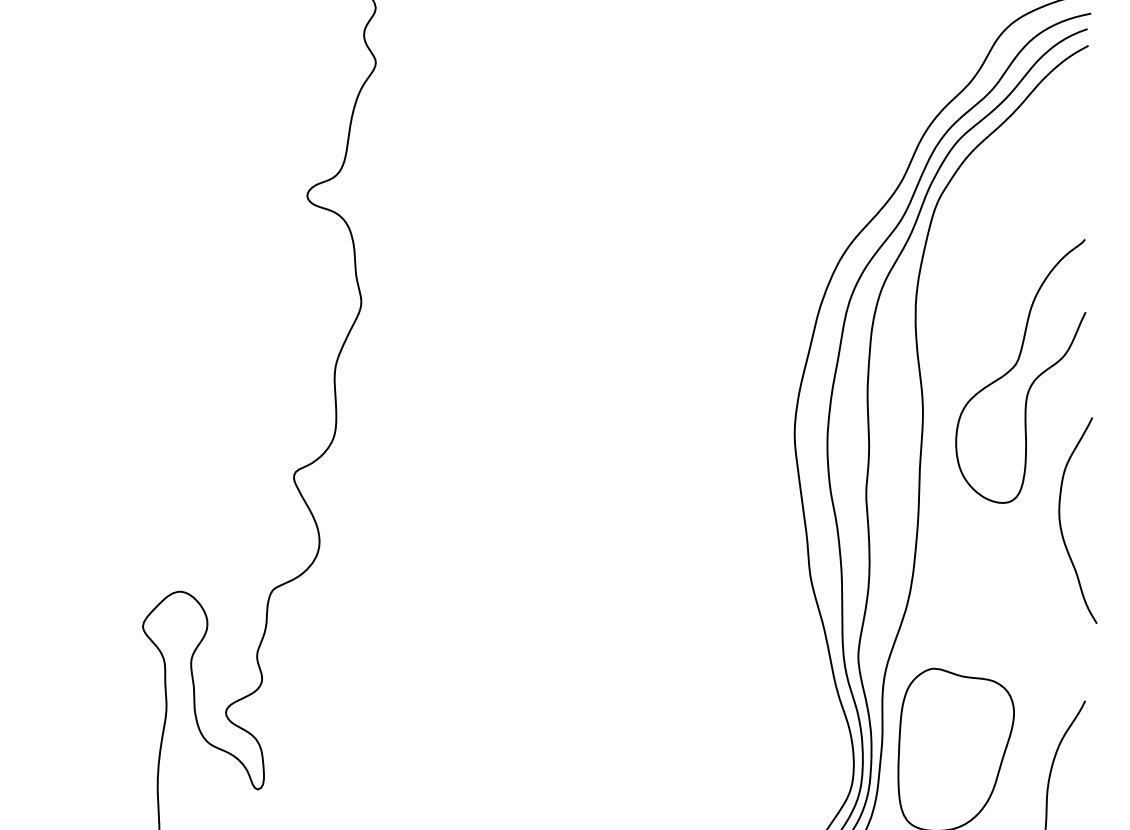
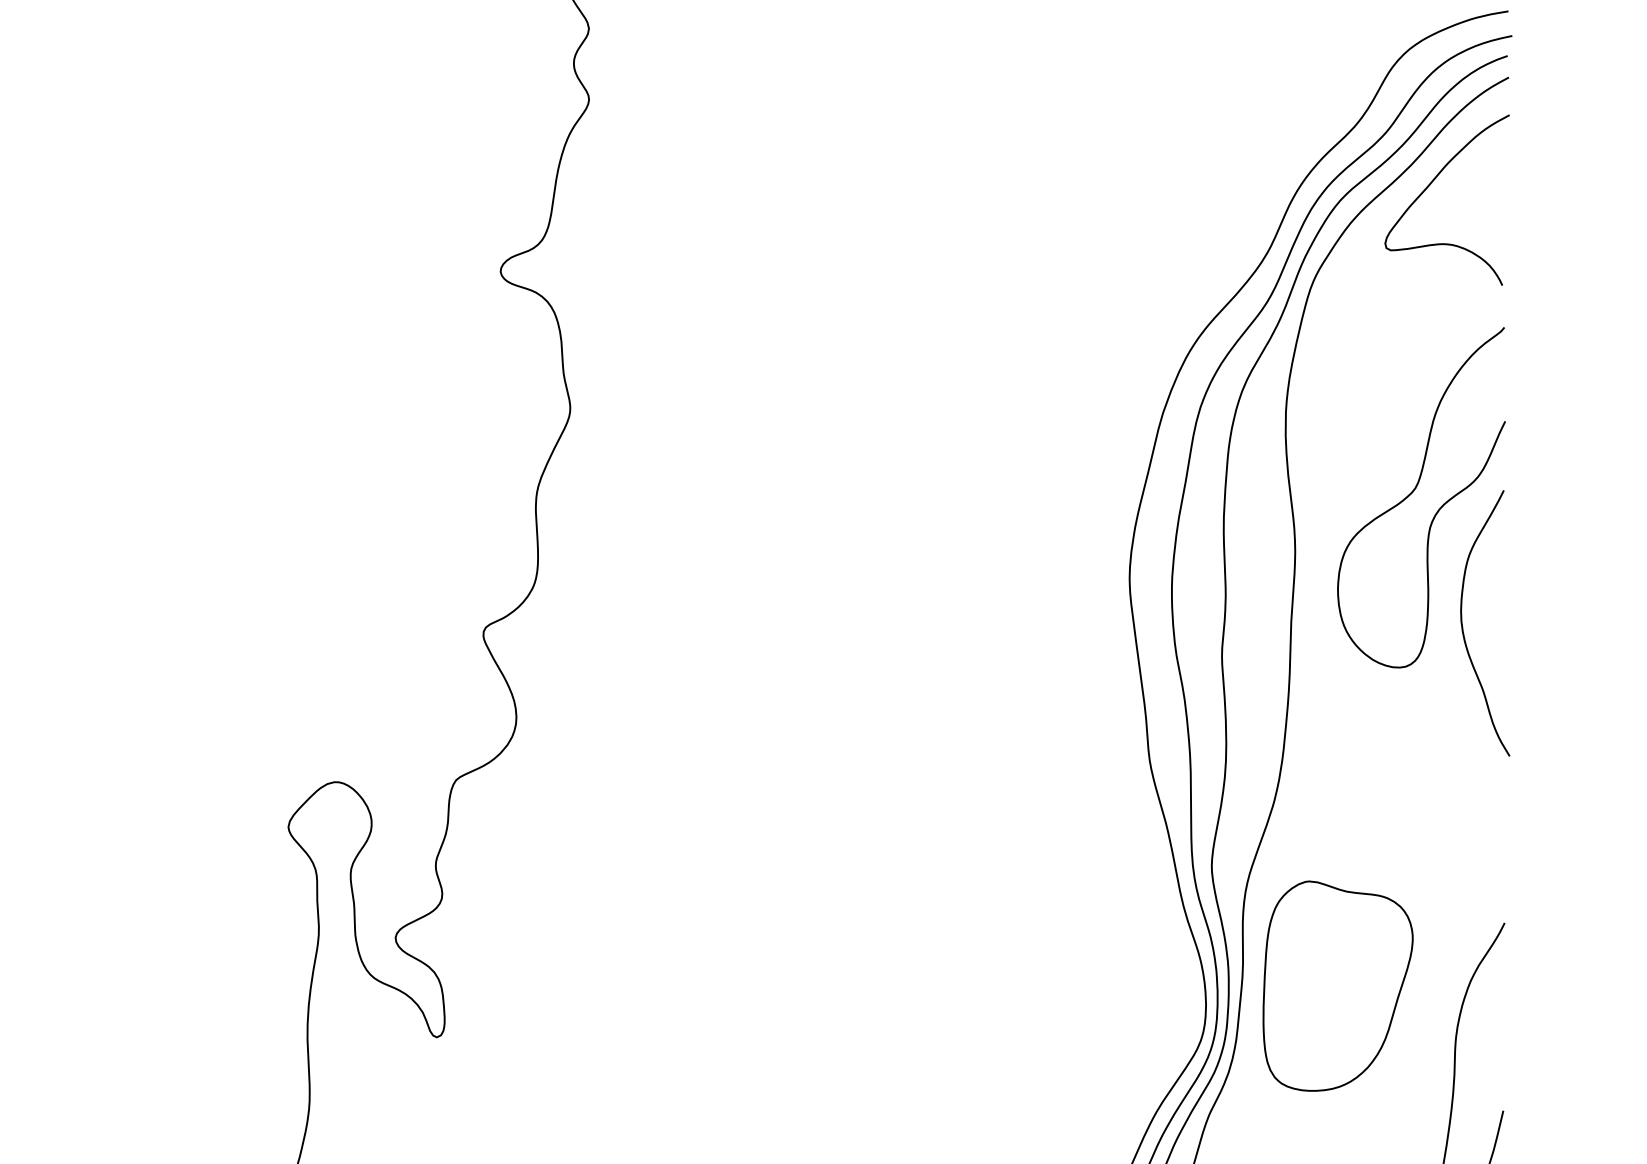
curve: (1028, 128) -> (1431, 184), added
curve: (1061, 523) -> (1463, 627), moved

